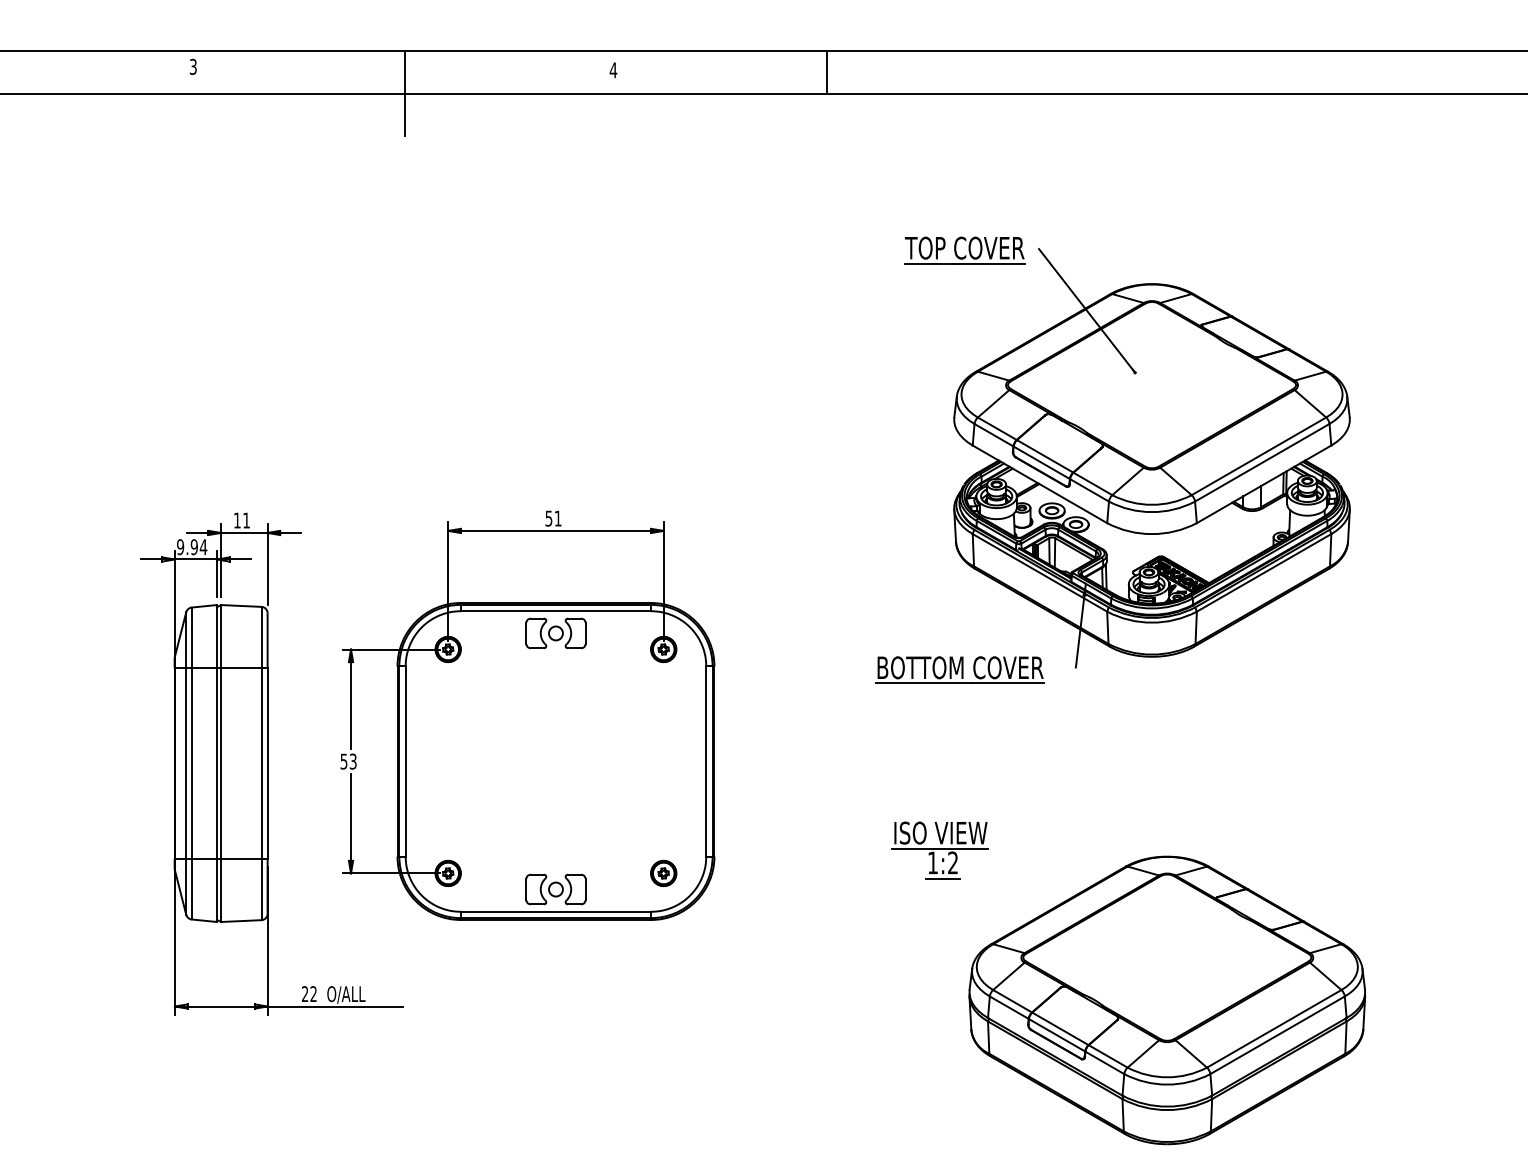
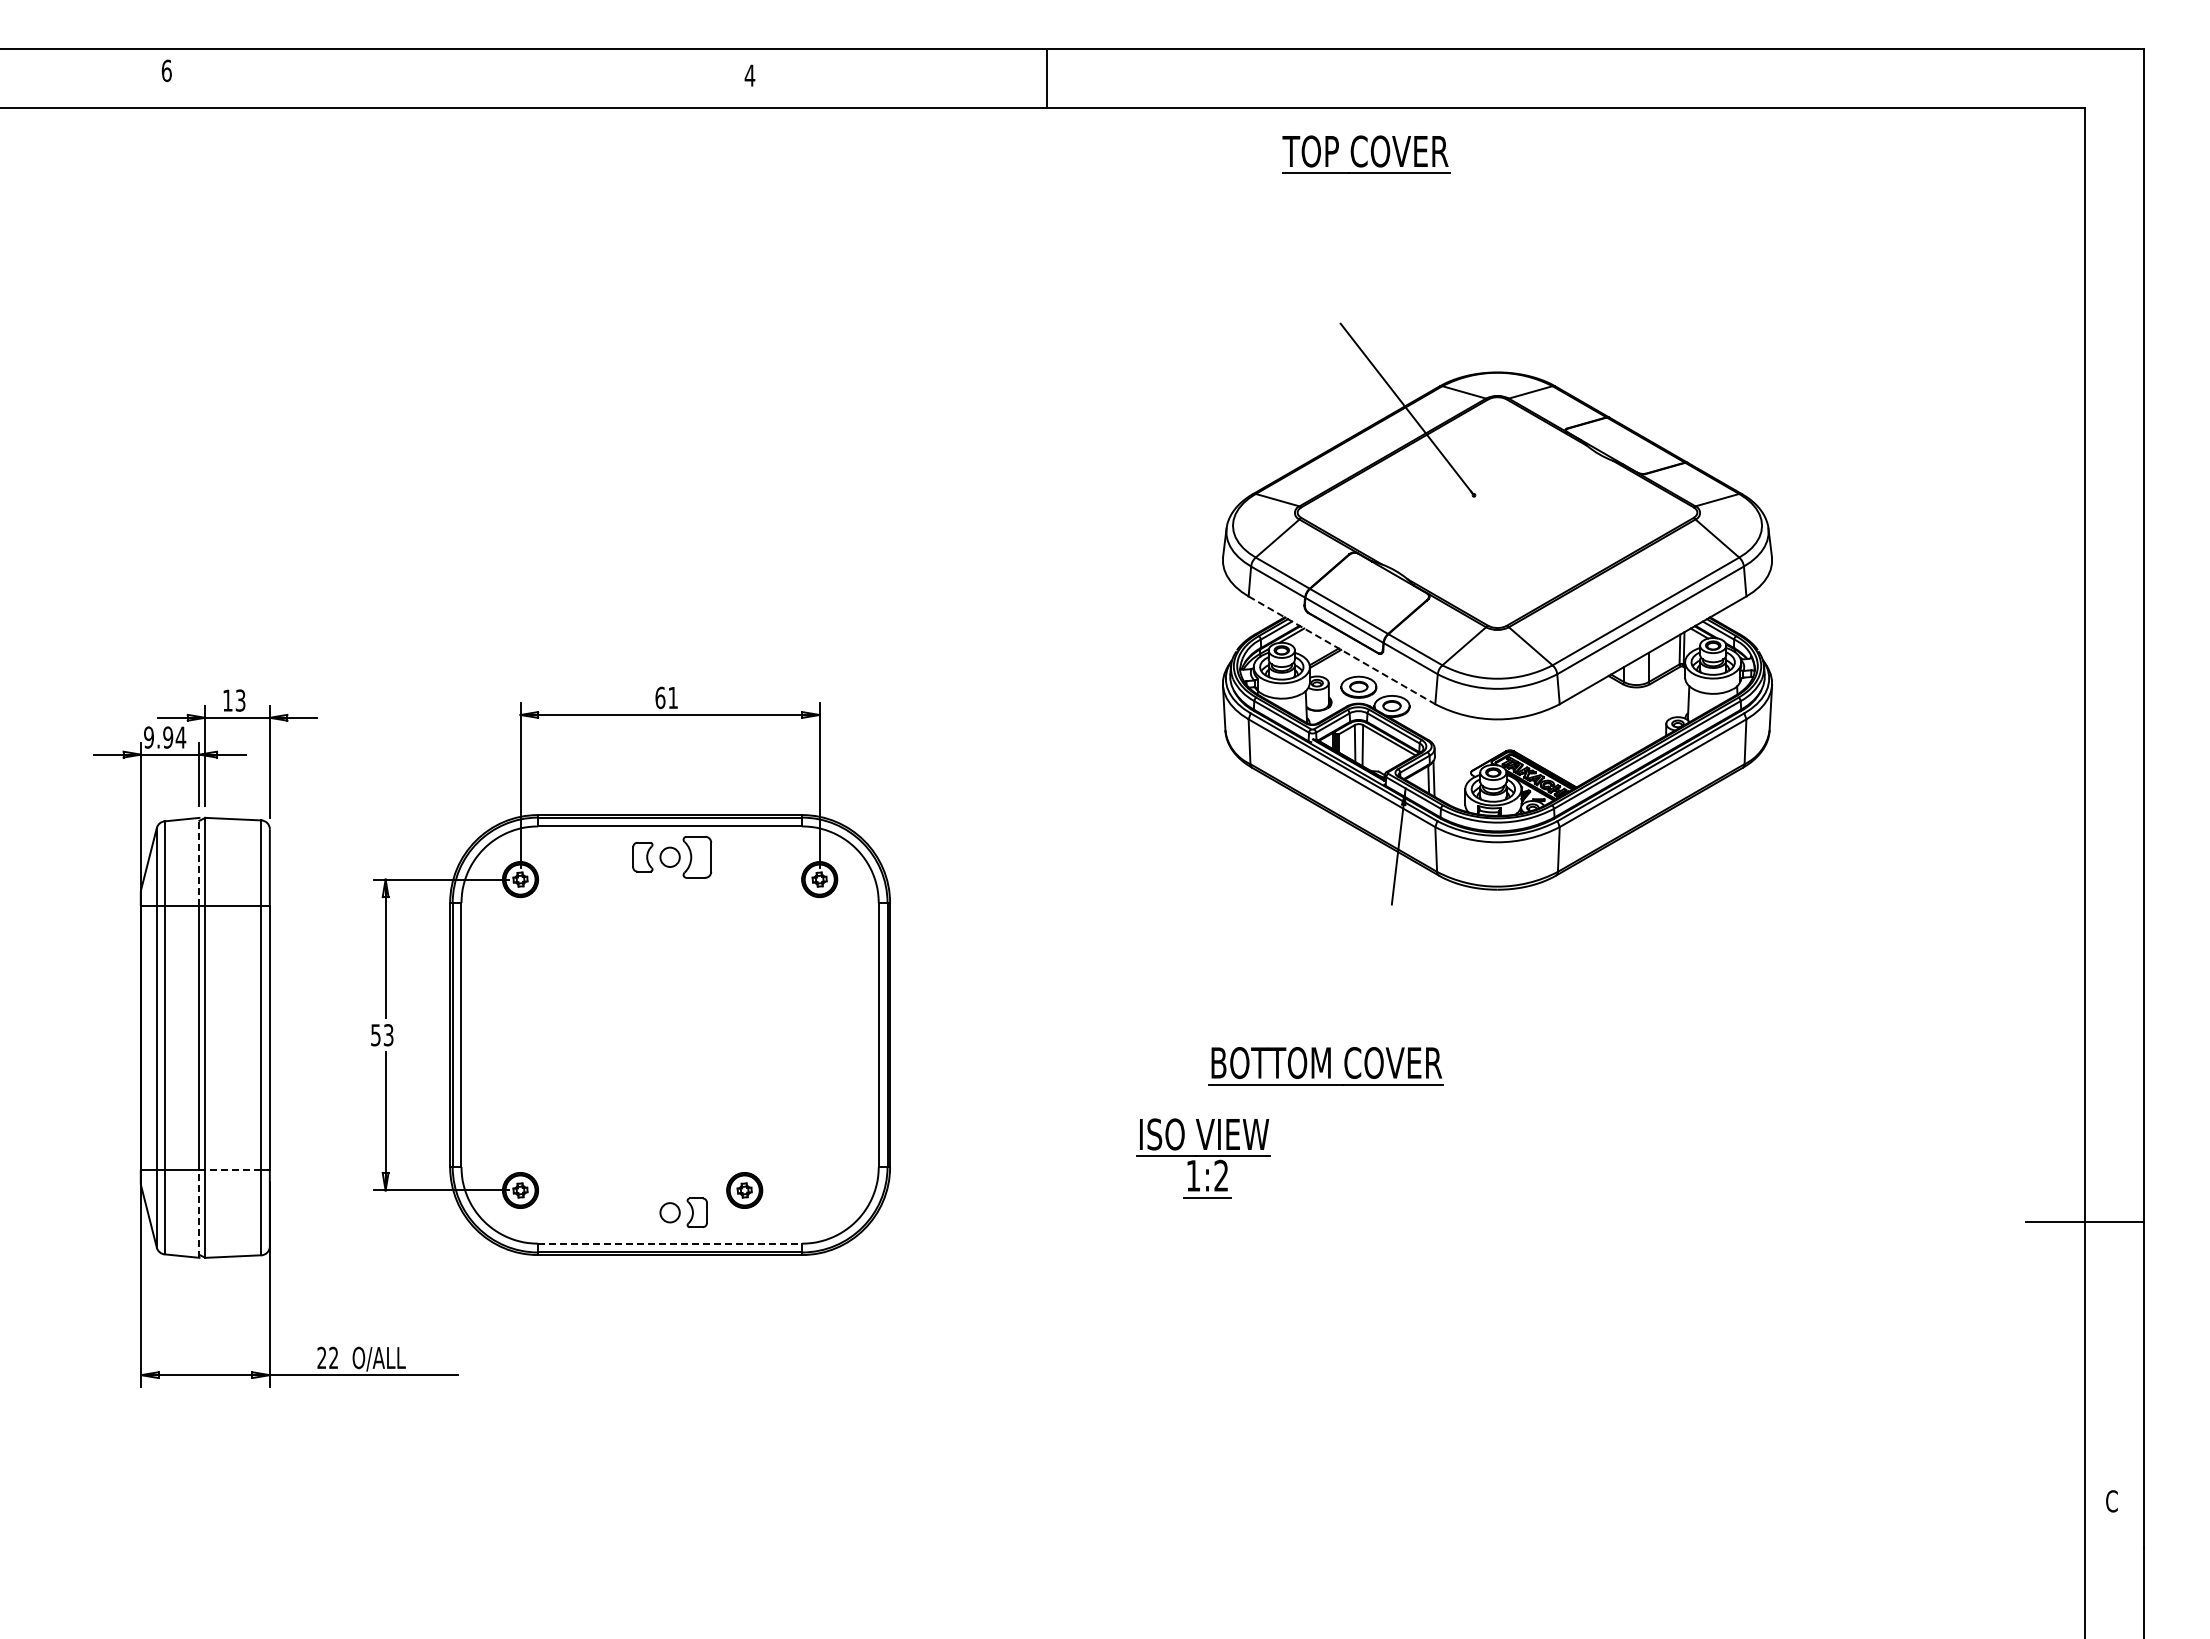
text: (193, 66) -> (166, 70), 3 -> 6
line: (404, 93) -> (460, 107), removed
part: (965, 250) -> (1366, 154), moved
line: (1039, 484) -> (1341, 650), solid -> dashed
text: (549, 518) -> (660, 697), 51 -> 61
text: (246, 520) -> (240, 700), 11 -> 13
part: (536, 632) -> (642, 856), size x0.7
line: (216, 636) -> (199, 861), solid -> dashed
part: (959, 670) -> (1325, 1066), moved
line: (240, 858) -> (232, 1169), solid -> dashed
part: (663, 873) -> (744, 1190), moved
part: (536, 889) -> (642, 1212), removed
part: (574, 889) -> (696, 1212), size x0.7
line: (216, 890) -> (199, 1213), solid -> dashed
line: (556, 911) -> (670, 1243), solid -> dashed
part: (1167, 1000) -> (1518, 1366), removed

